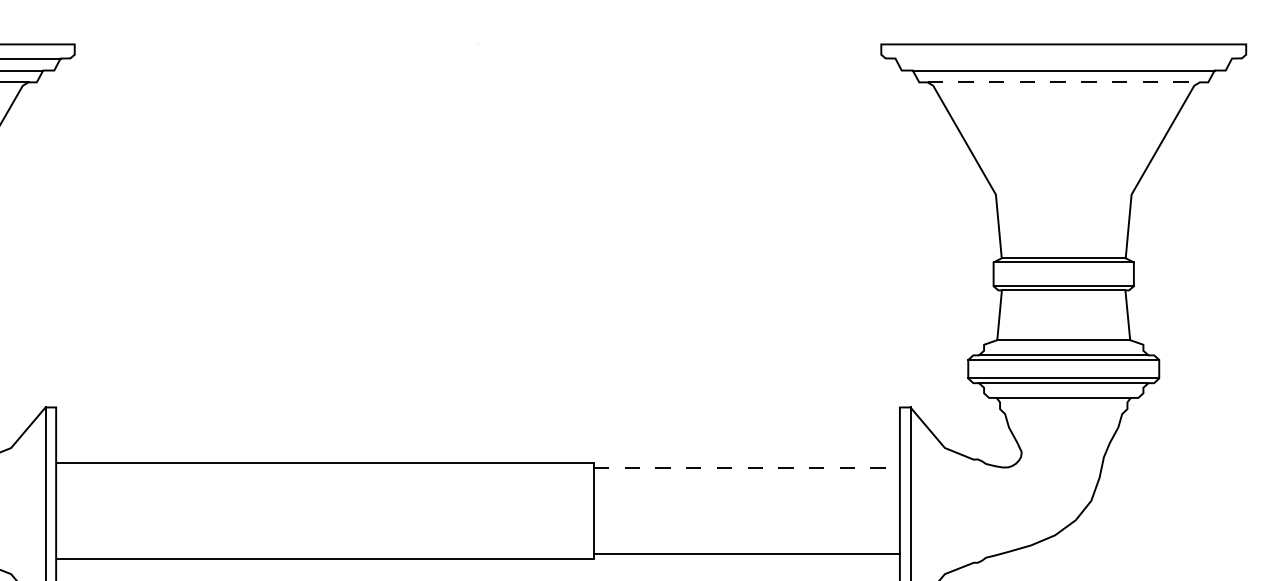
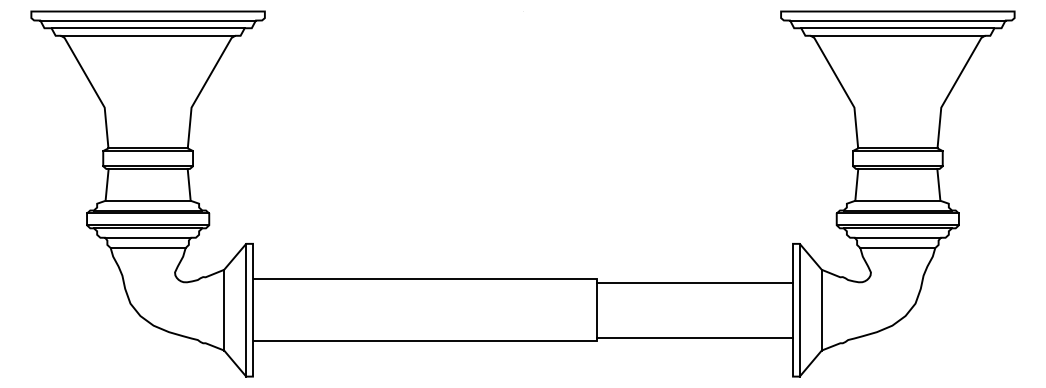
line: (1063, 58) -> (897, 20), added
line: (1064, 81) -> (898, 35), dashed -> solid
line: (1063, 414) -> (897, 248), added
line: (747, 467) -> (695, 282), dashed -> solid
line: (11, 510) -> (224, 309), added
line: (944, 510) -> (821, 309), added

